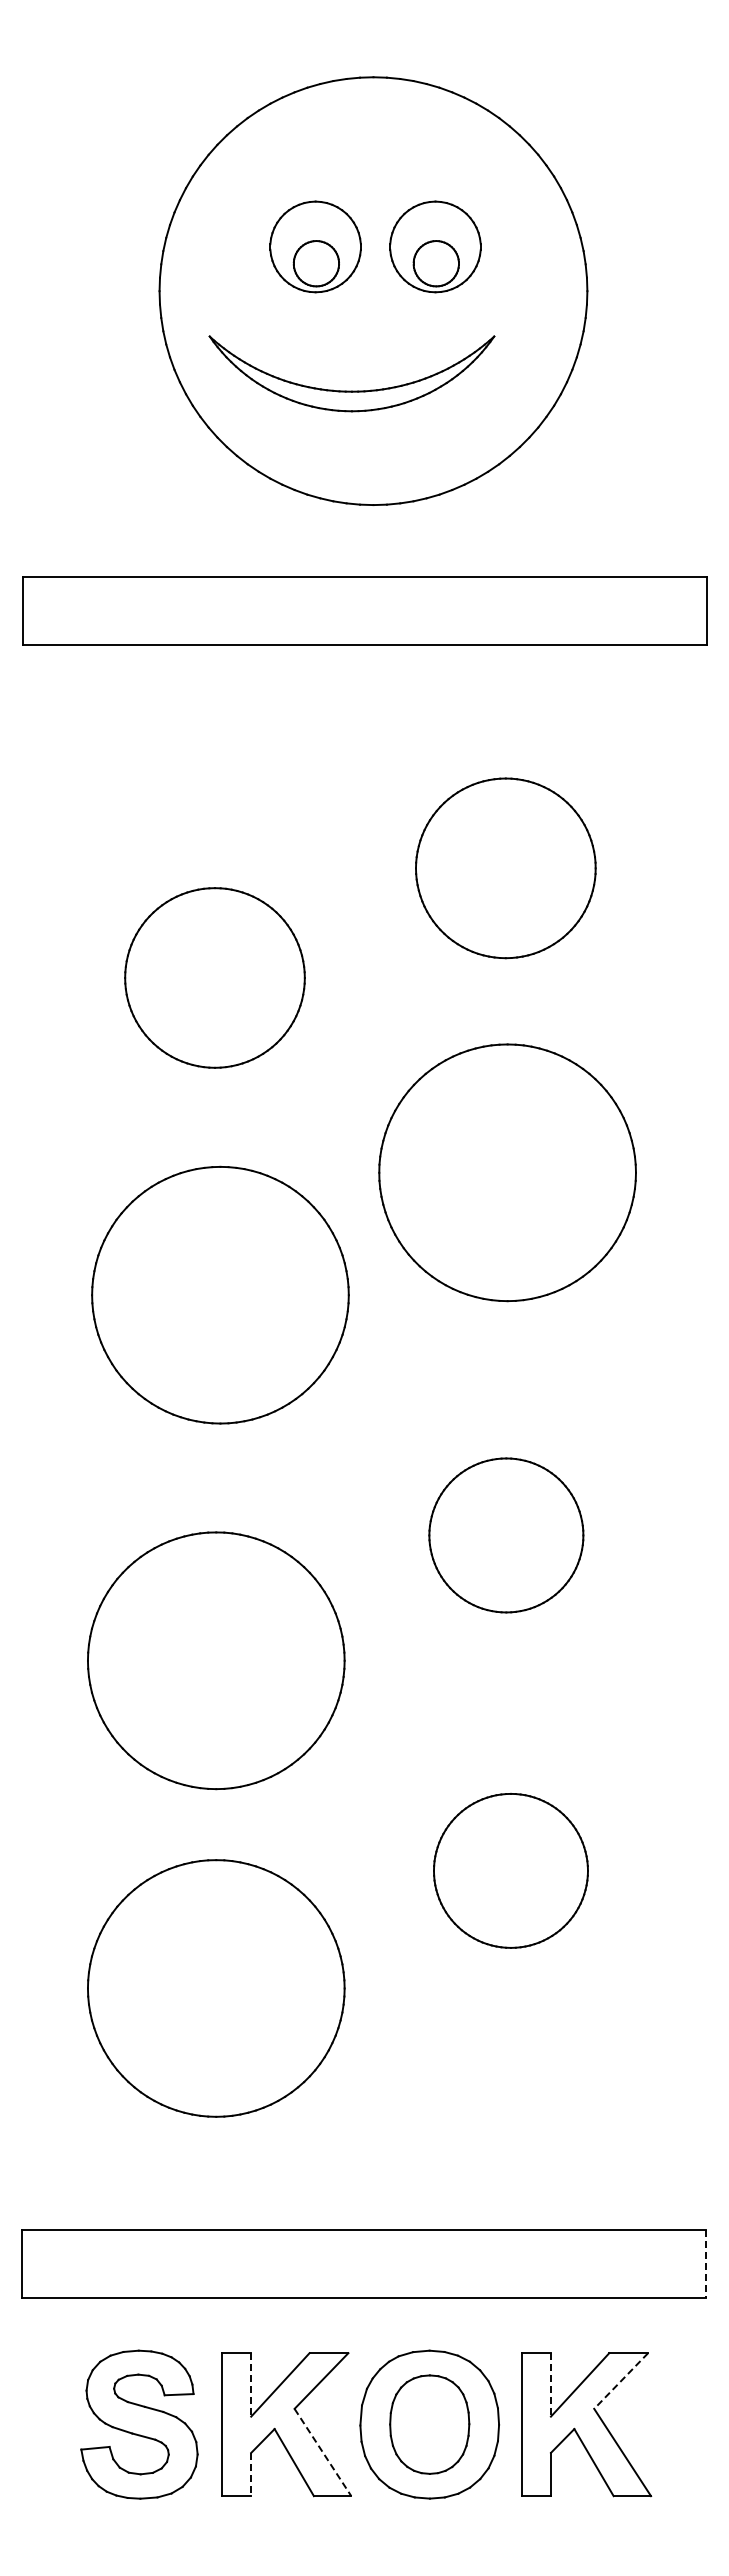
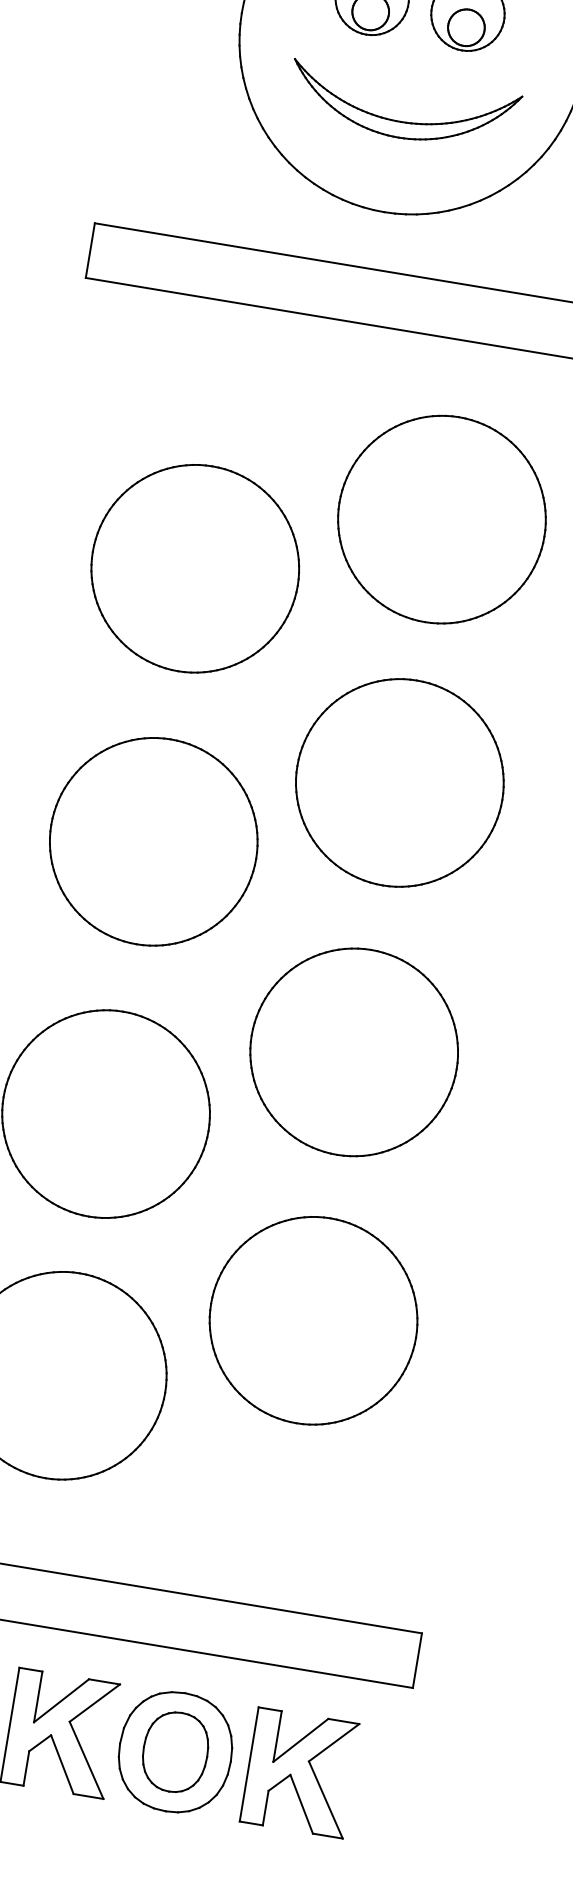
part: (351, 390) -> (401, 120), moved
part: (505, 868) -> (441, 519), size x1.43
part: (214, 977) -> (194, 568), size x1.43
part: (507, 1172) -> (399, 782), moved
part: (220, 1294) -> (153, 841), moved
part: (506, 1535) -> (354, 1052), size x1.67
part: (510, 1870) -> (313, 1320), size x1.67
line: (706, 2264) -> (417, 1660), dashed -> solid
line: (621, 2381) -> (334, 1743), dashed -> solid
line: (251, 2384) -> (38, 1696), dashed -> solid
line: (550, 2384) -> (277, 1736), dashed -> solid
line: (323, 2452) -> (87, 1760), dashed -> solid
line: (251, 2474) -> (26, 1768), dashed -> solid

